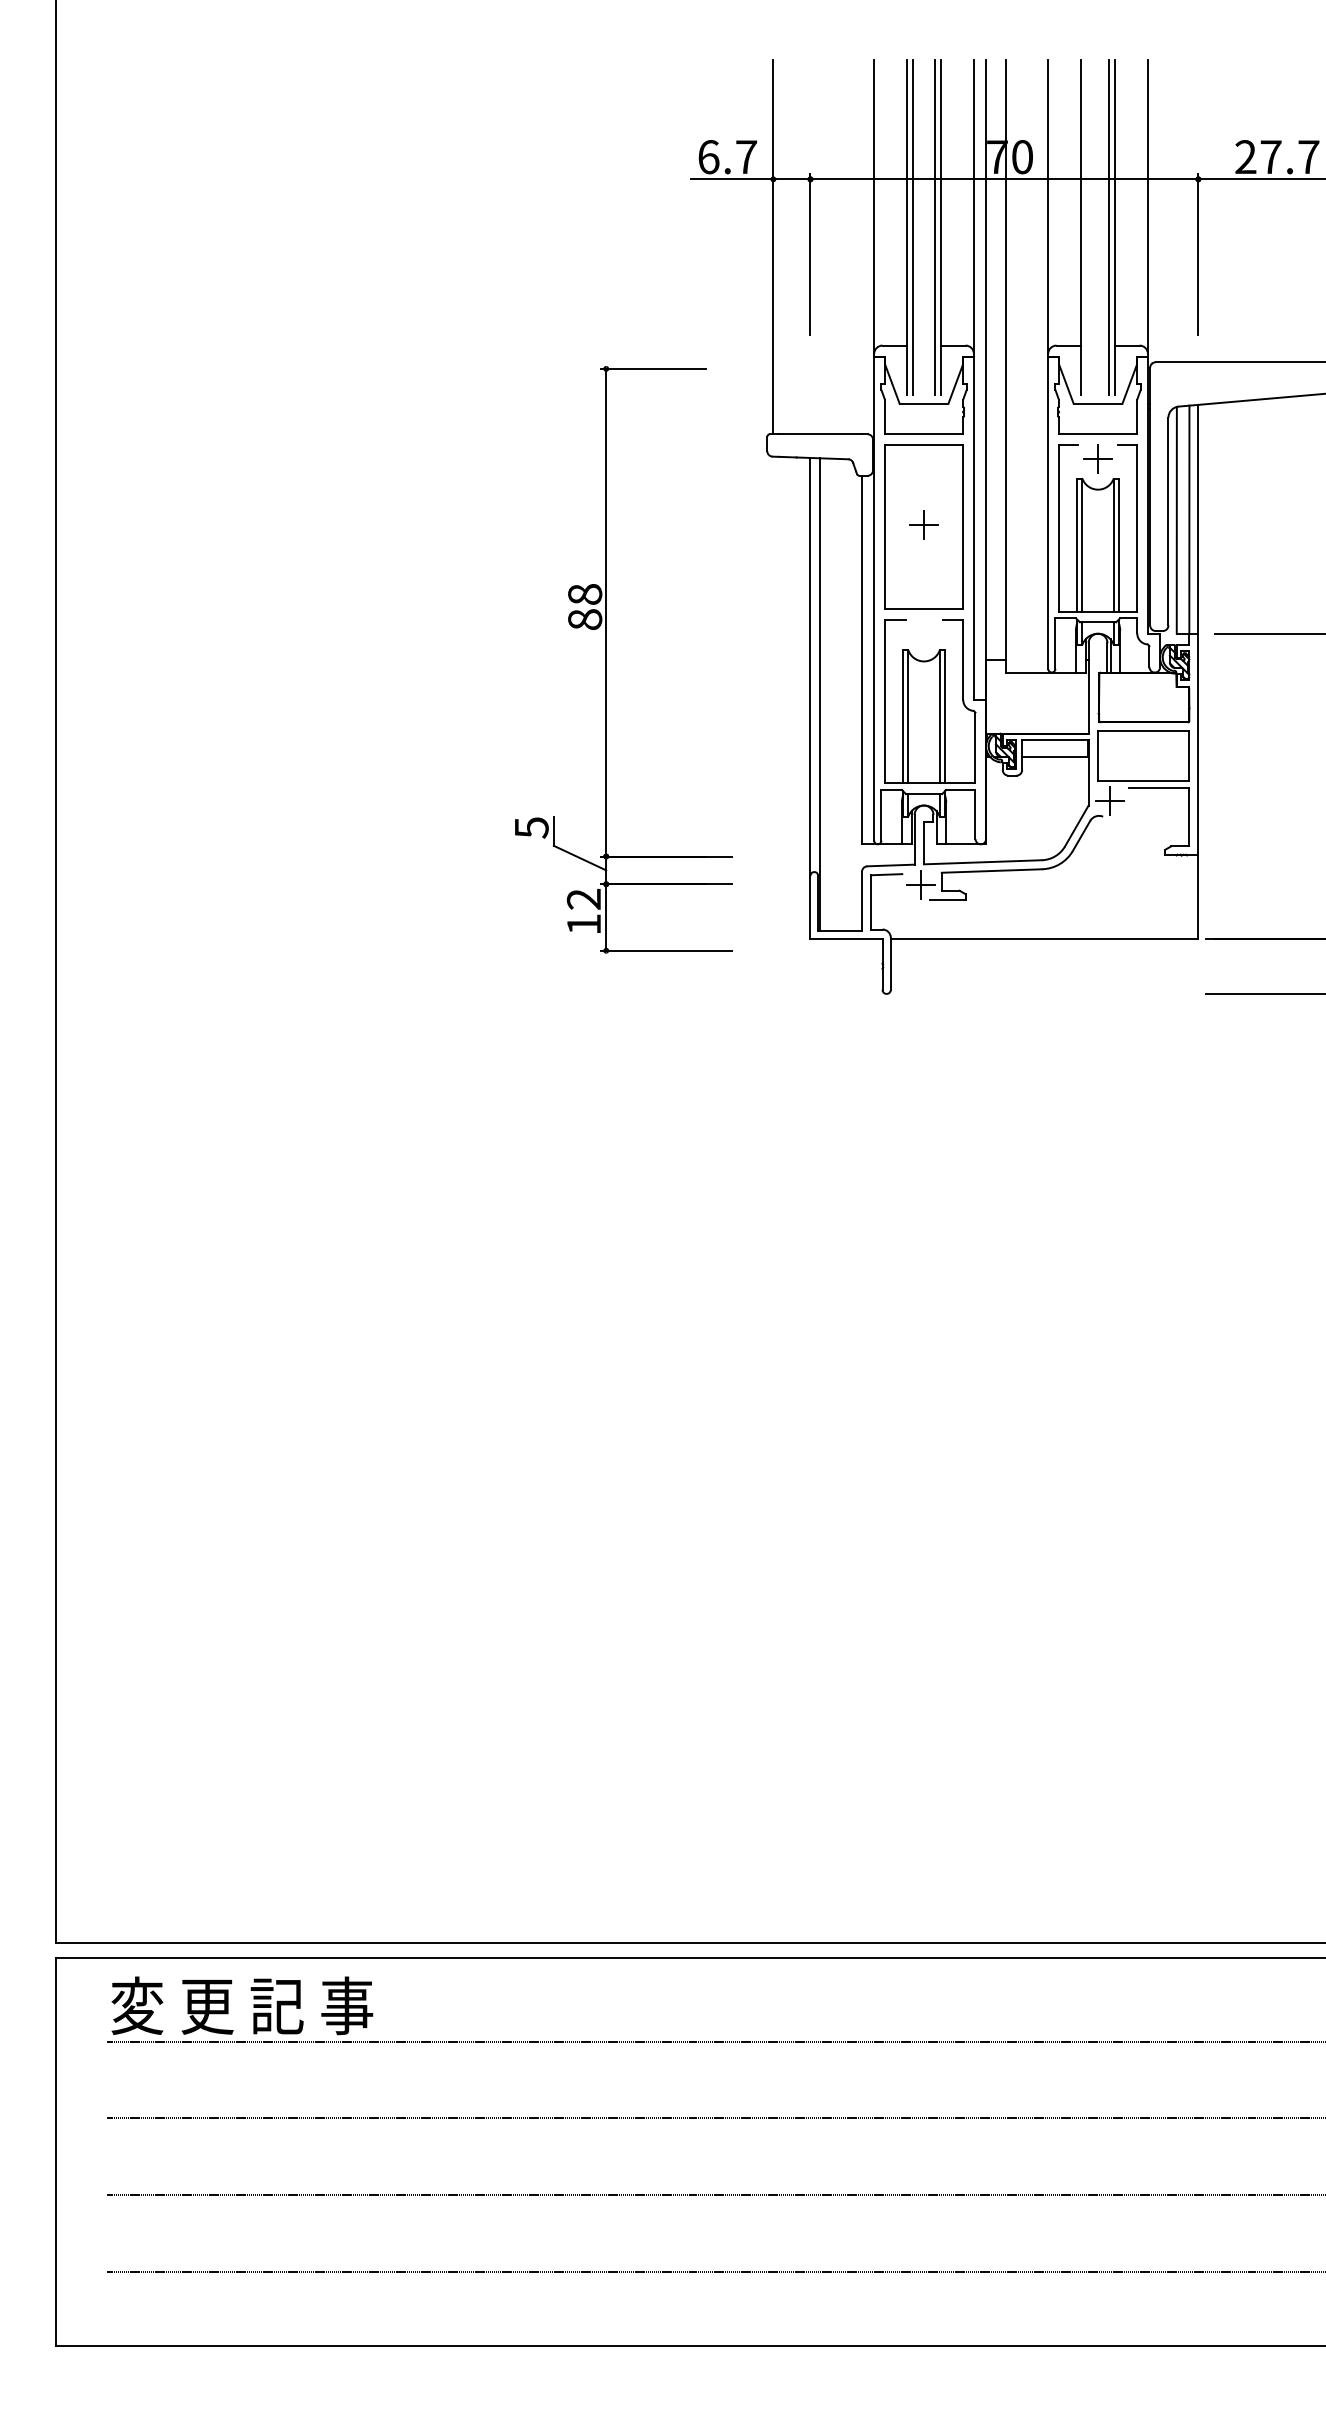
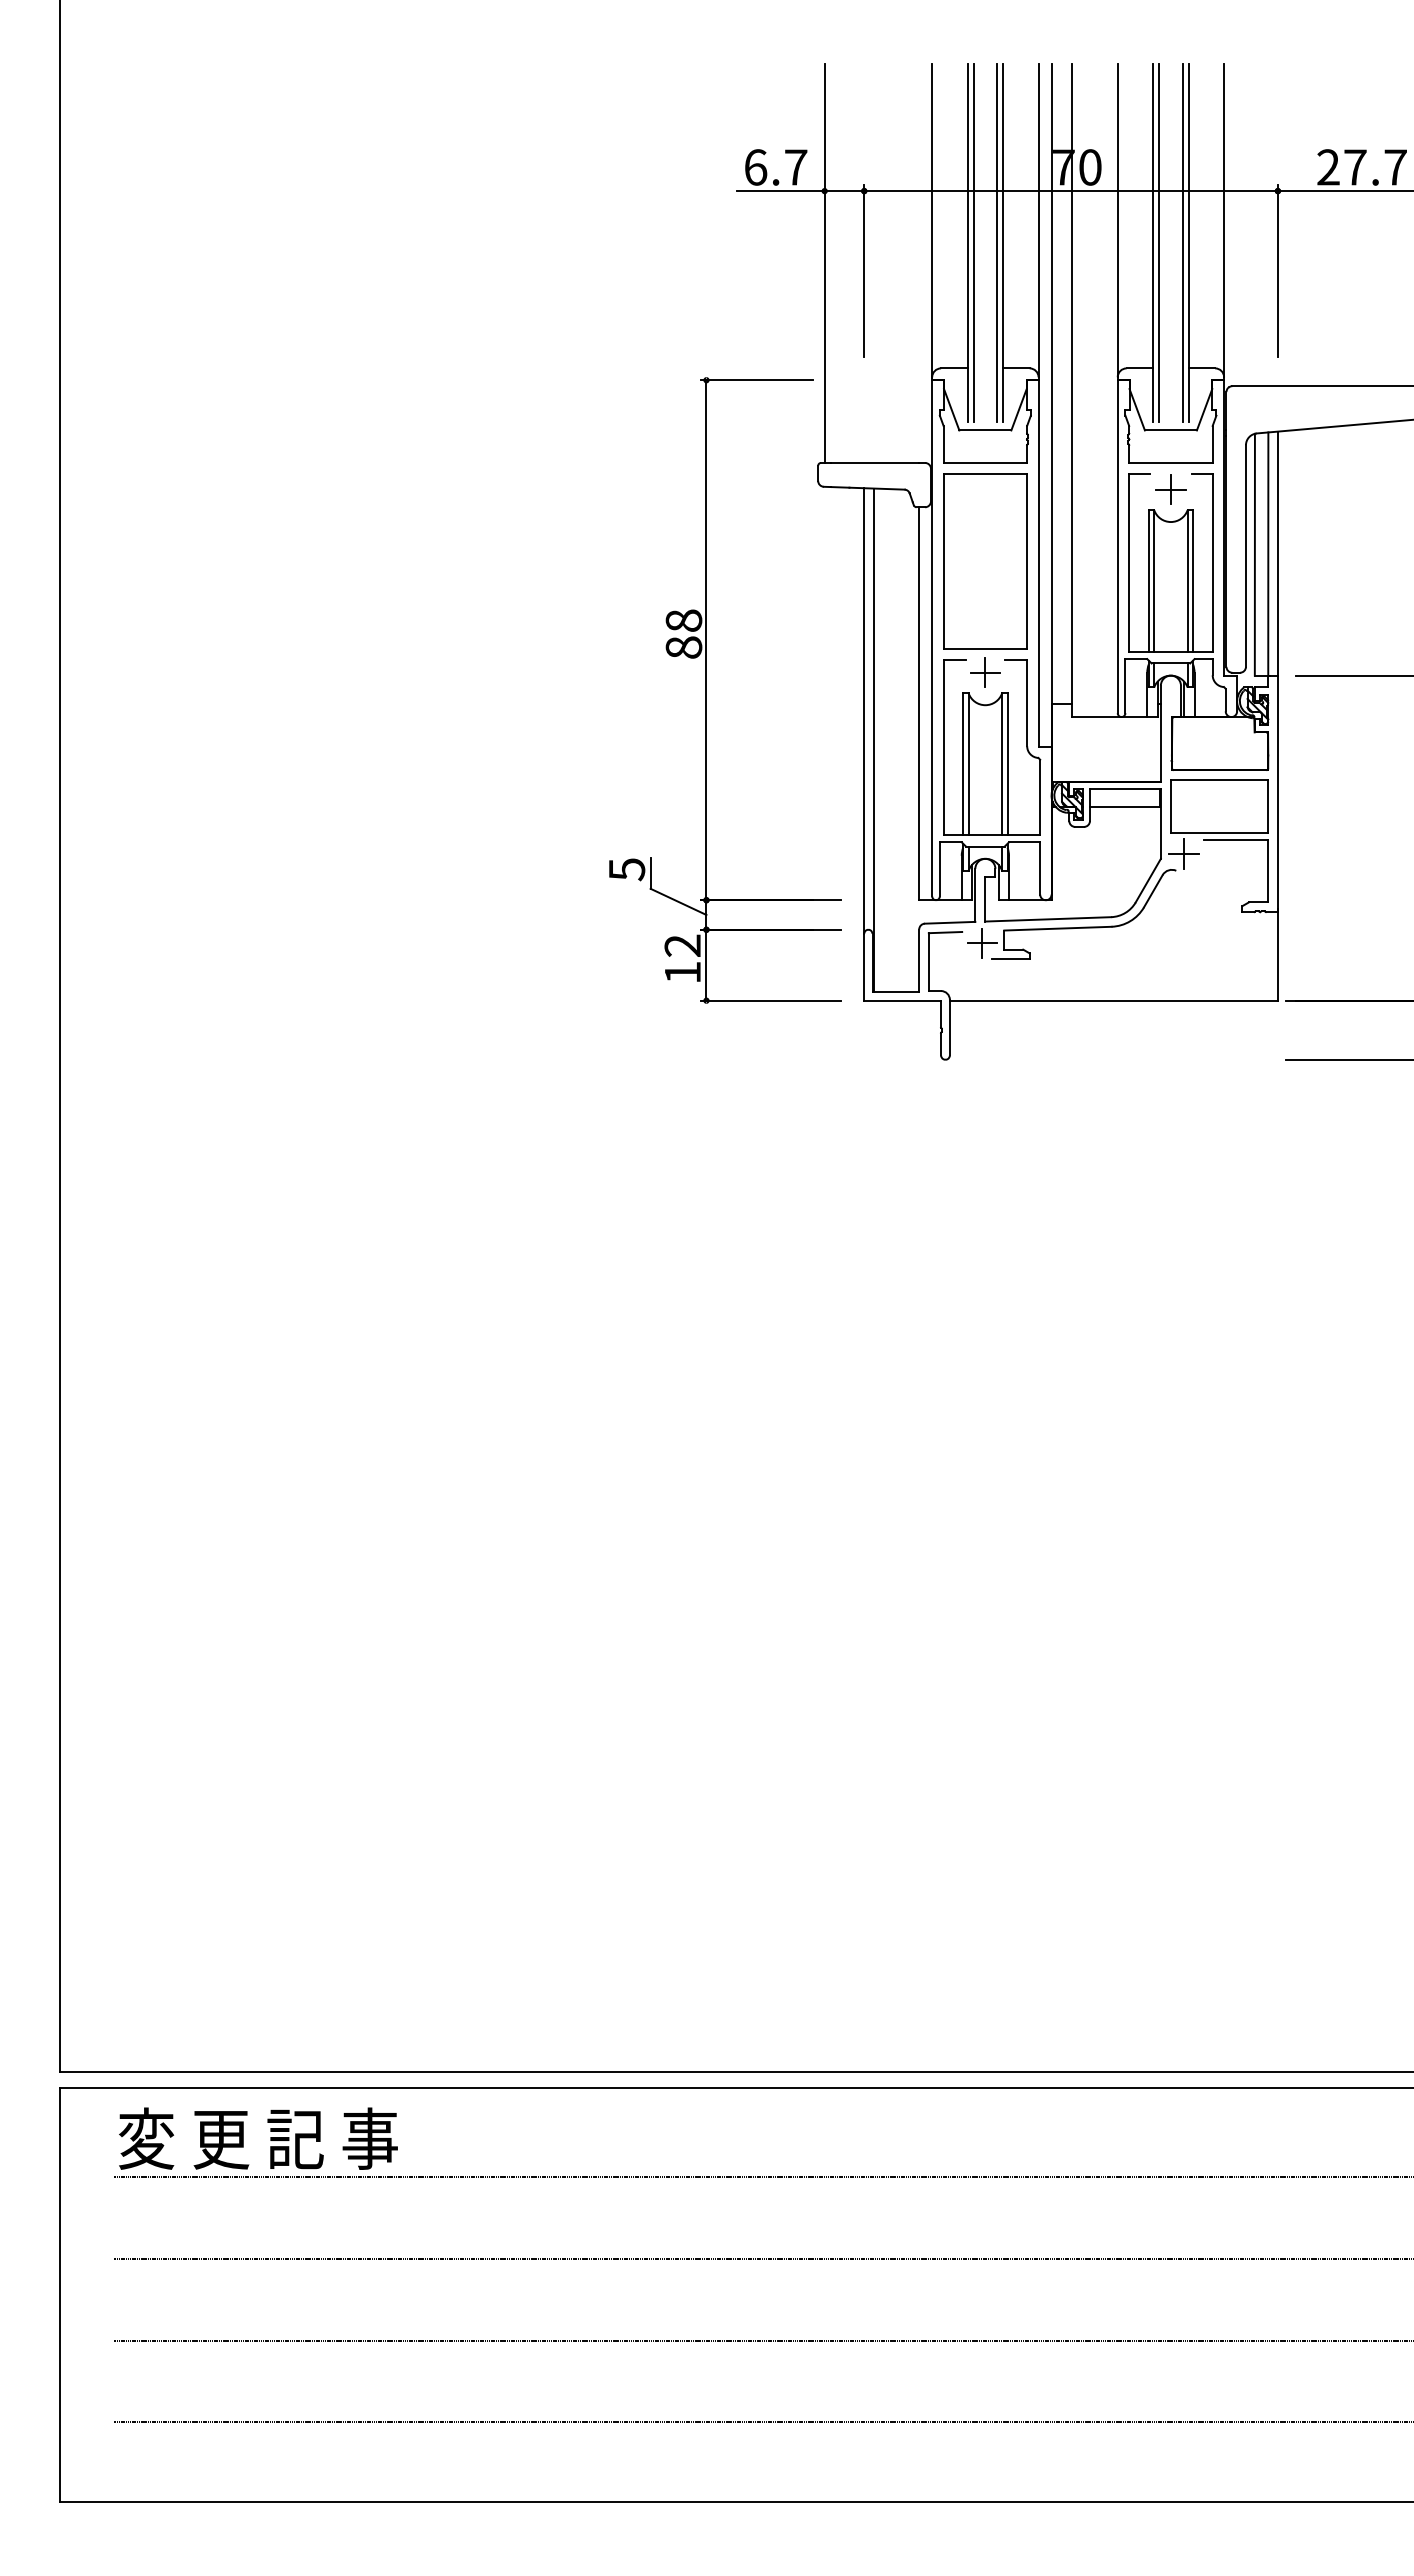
line: (1087, 227) -> (1159, 242), added
part: (924, 524) -> (985, 672), moved
part: (606, 659) -> (706, 690), moved

